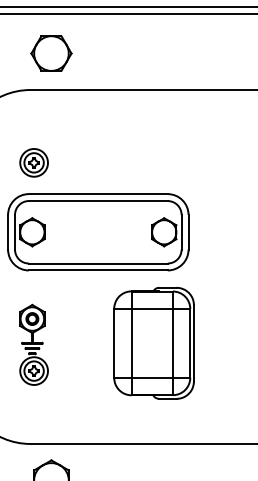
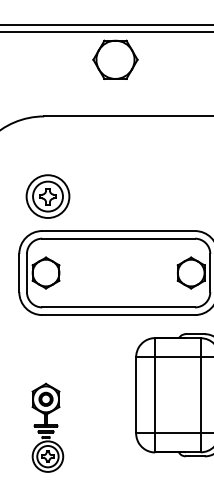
part: (51, 53) -> (115, 59), moved
part: (33, 162) -> (47, 196), size x1.4
part: (33, 344) -> (47, 427), moved

